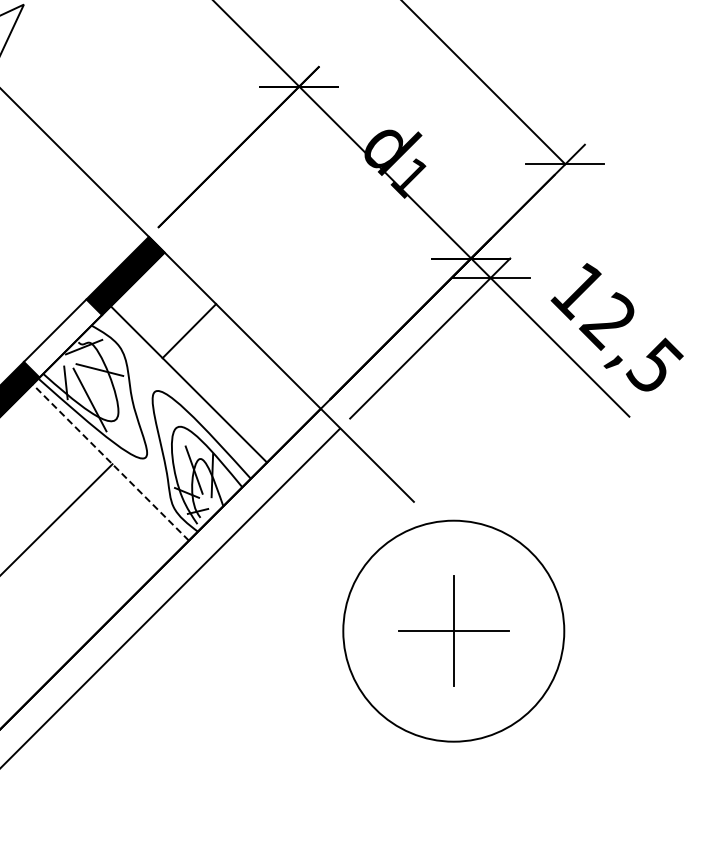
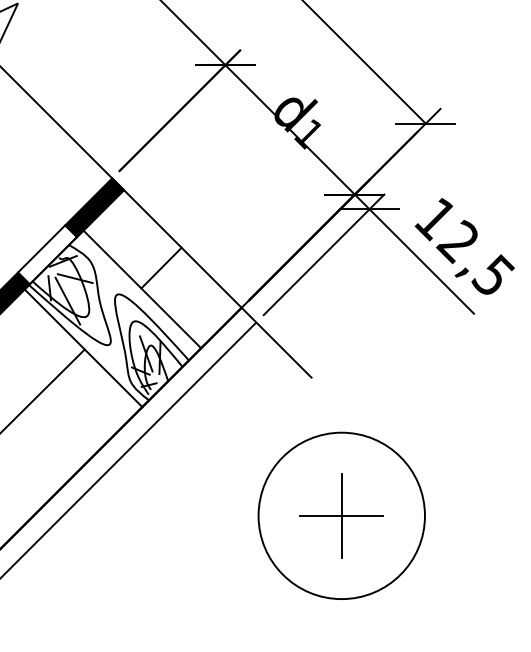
line: (189, 331) -> (161, 268), moved
line: (110, 462) -> (83, 348), dashed -> solid
part: (453, 630) -> (341, 515), moved

